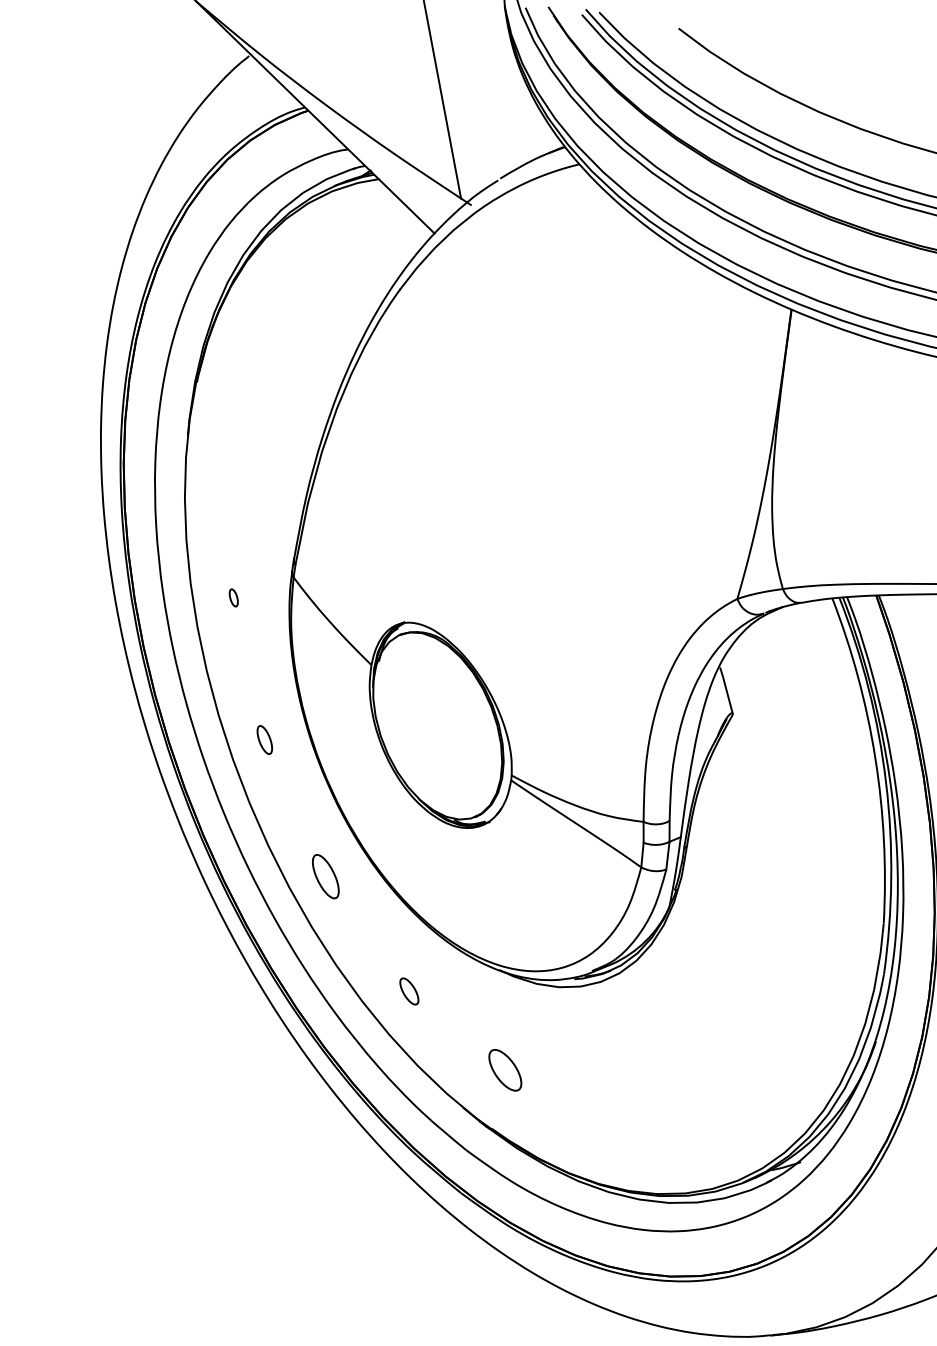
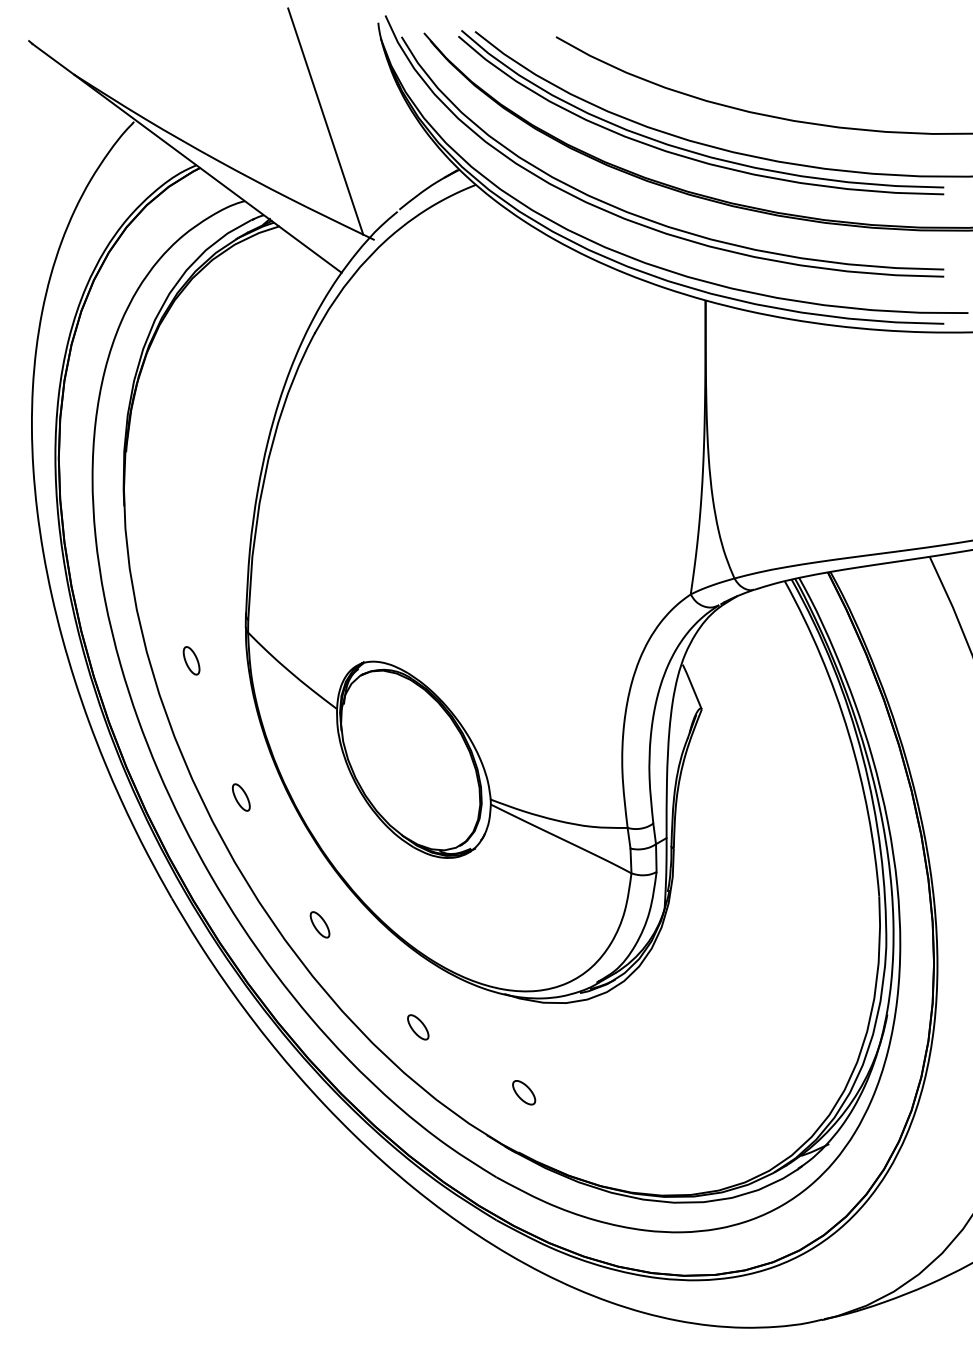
part: (233, 597) -> (191, 660), size x1.67
part: (325, 876) -> (319, 924), size x0.62
part: (505, 1070) -> (524, 1092), size x0.62

